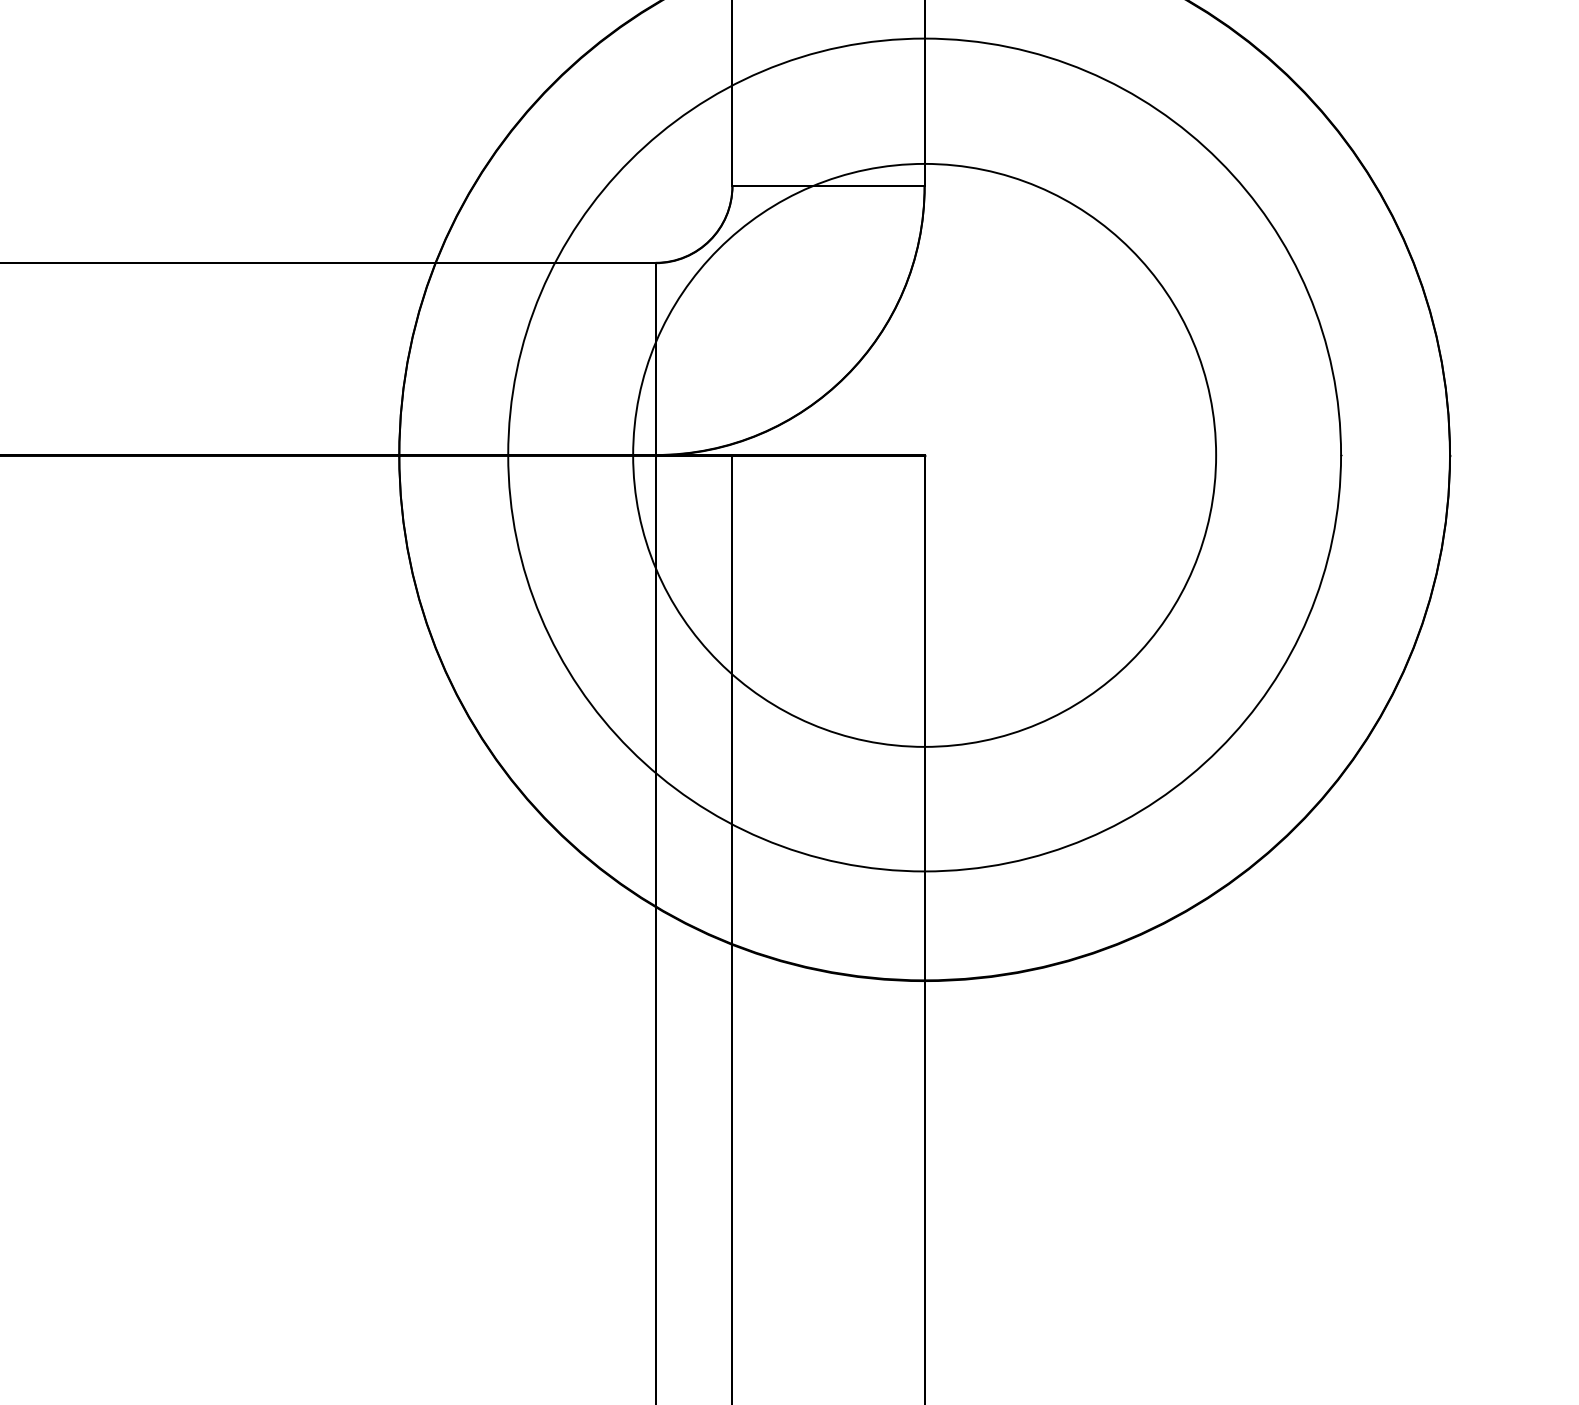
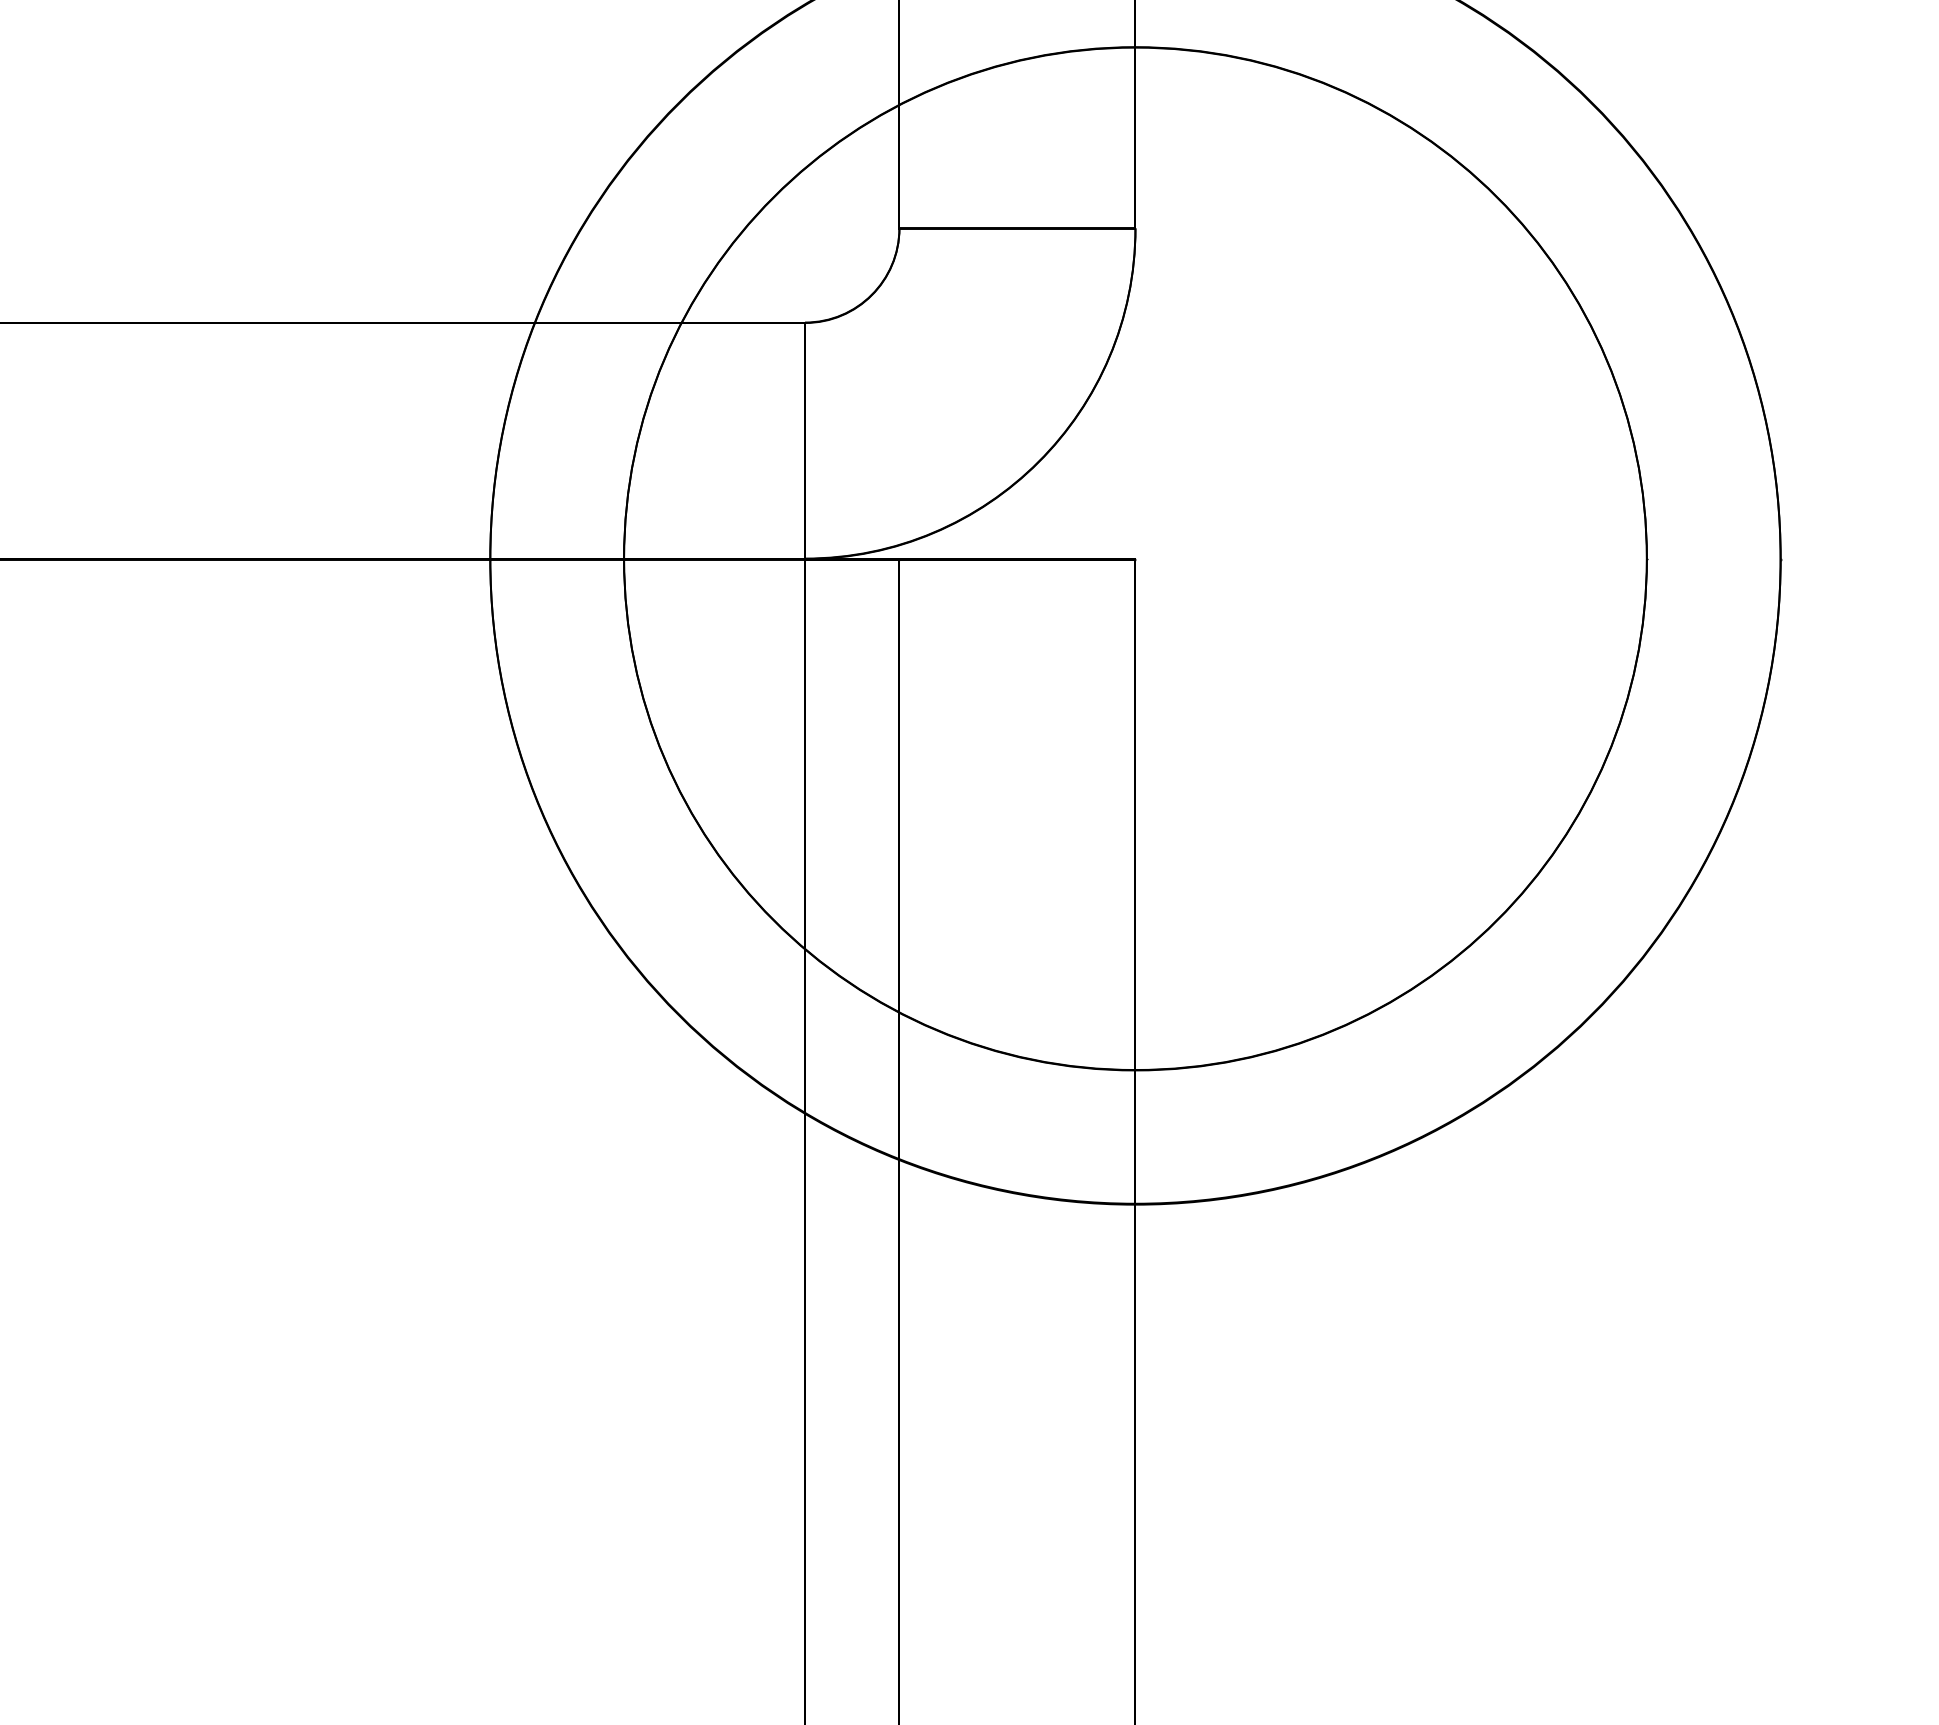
circle: (924, 454) -> (1135, 557), size x1.43

